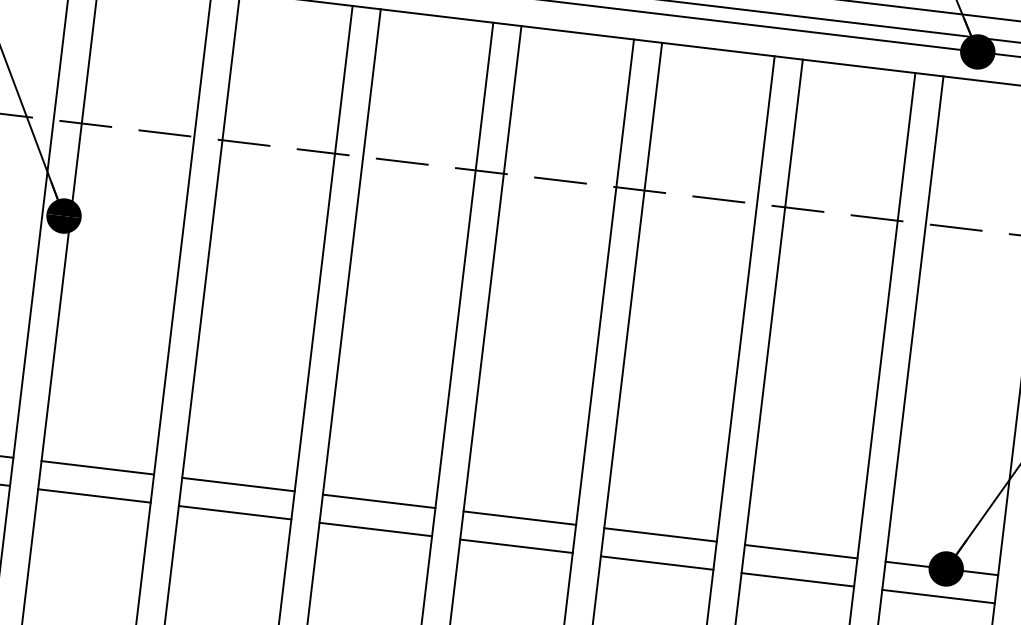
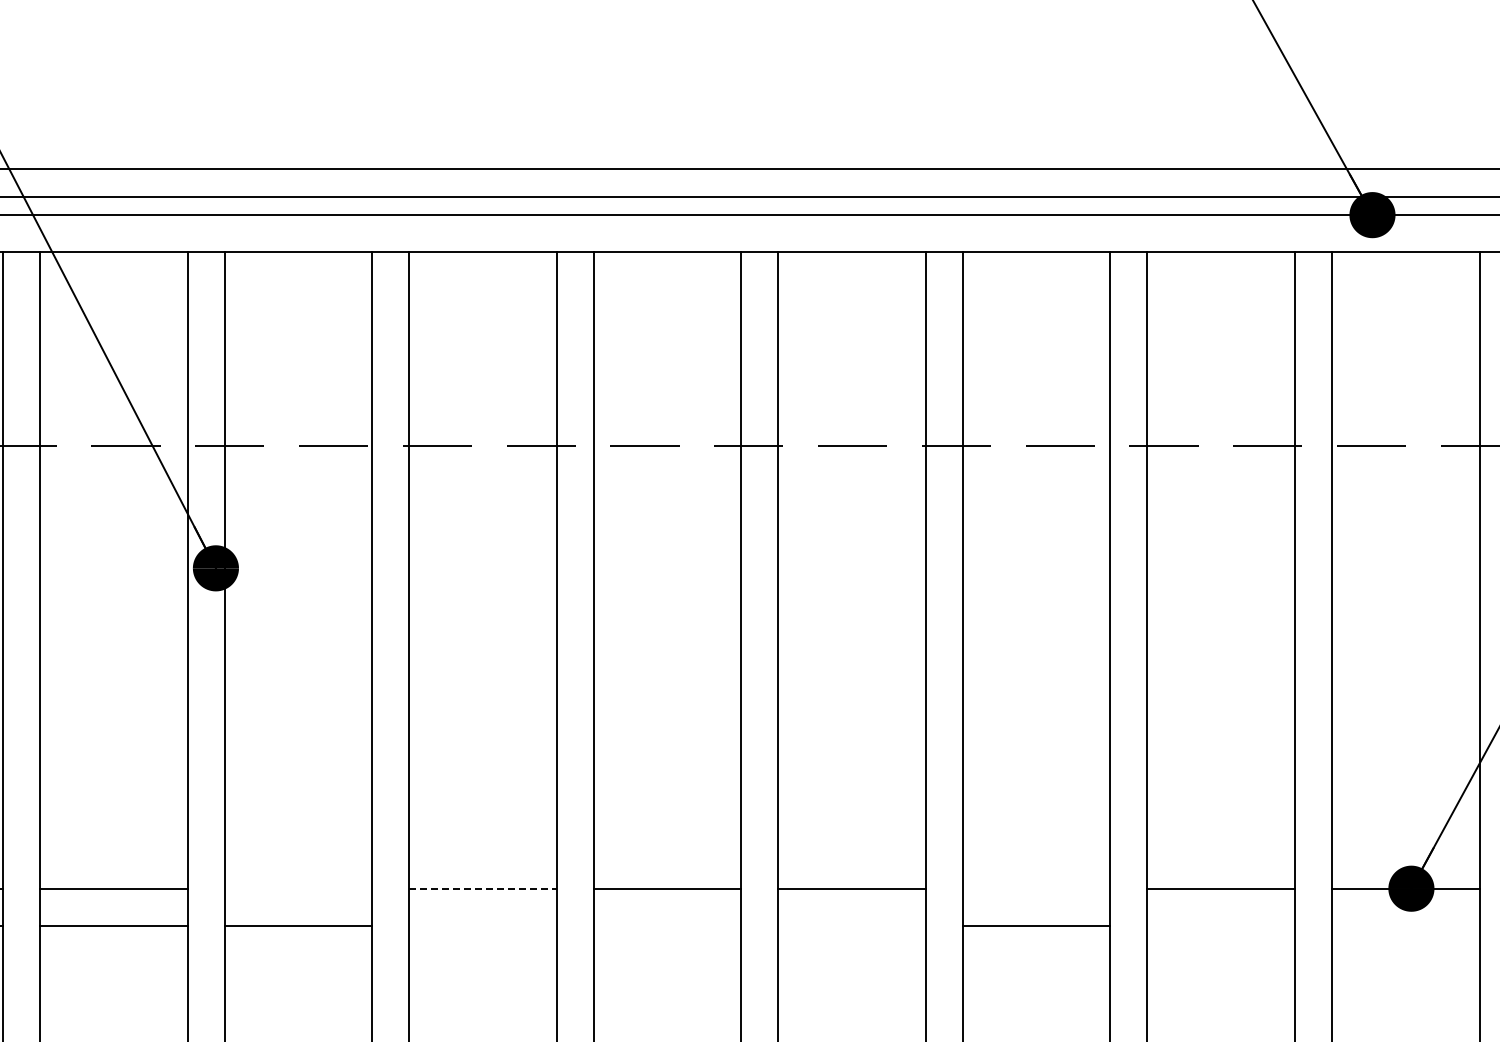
line: (97, 467) -> (298, 888), removed
line: (238, 484) -> (482, 888), solid -> dashed
line: (234, 512) -> (482, 925), removed
line: (375, 529) -> (667, 925), removed
line: (660, 534) -> (1036, 888), removed
line: (516, 546) -> (851, 925), removed
line: (797, 579) -> (1220, 925), removed
line: (938, 596) -> (1405, 925), removed

